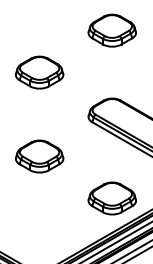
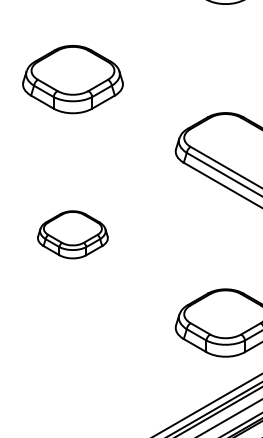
part: (39, 72) -> (72, 79), moved
part: (39, 156) -> (72, 234), size x0.7

